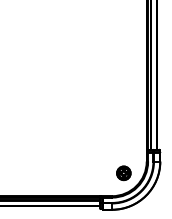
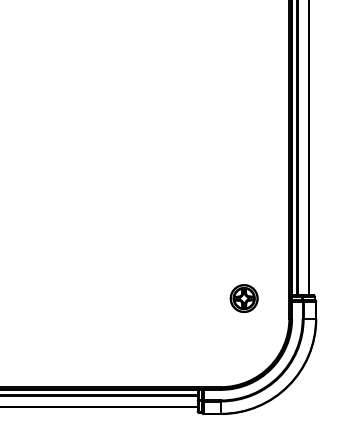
part: (123, 173) -> (243, 298), moved

